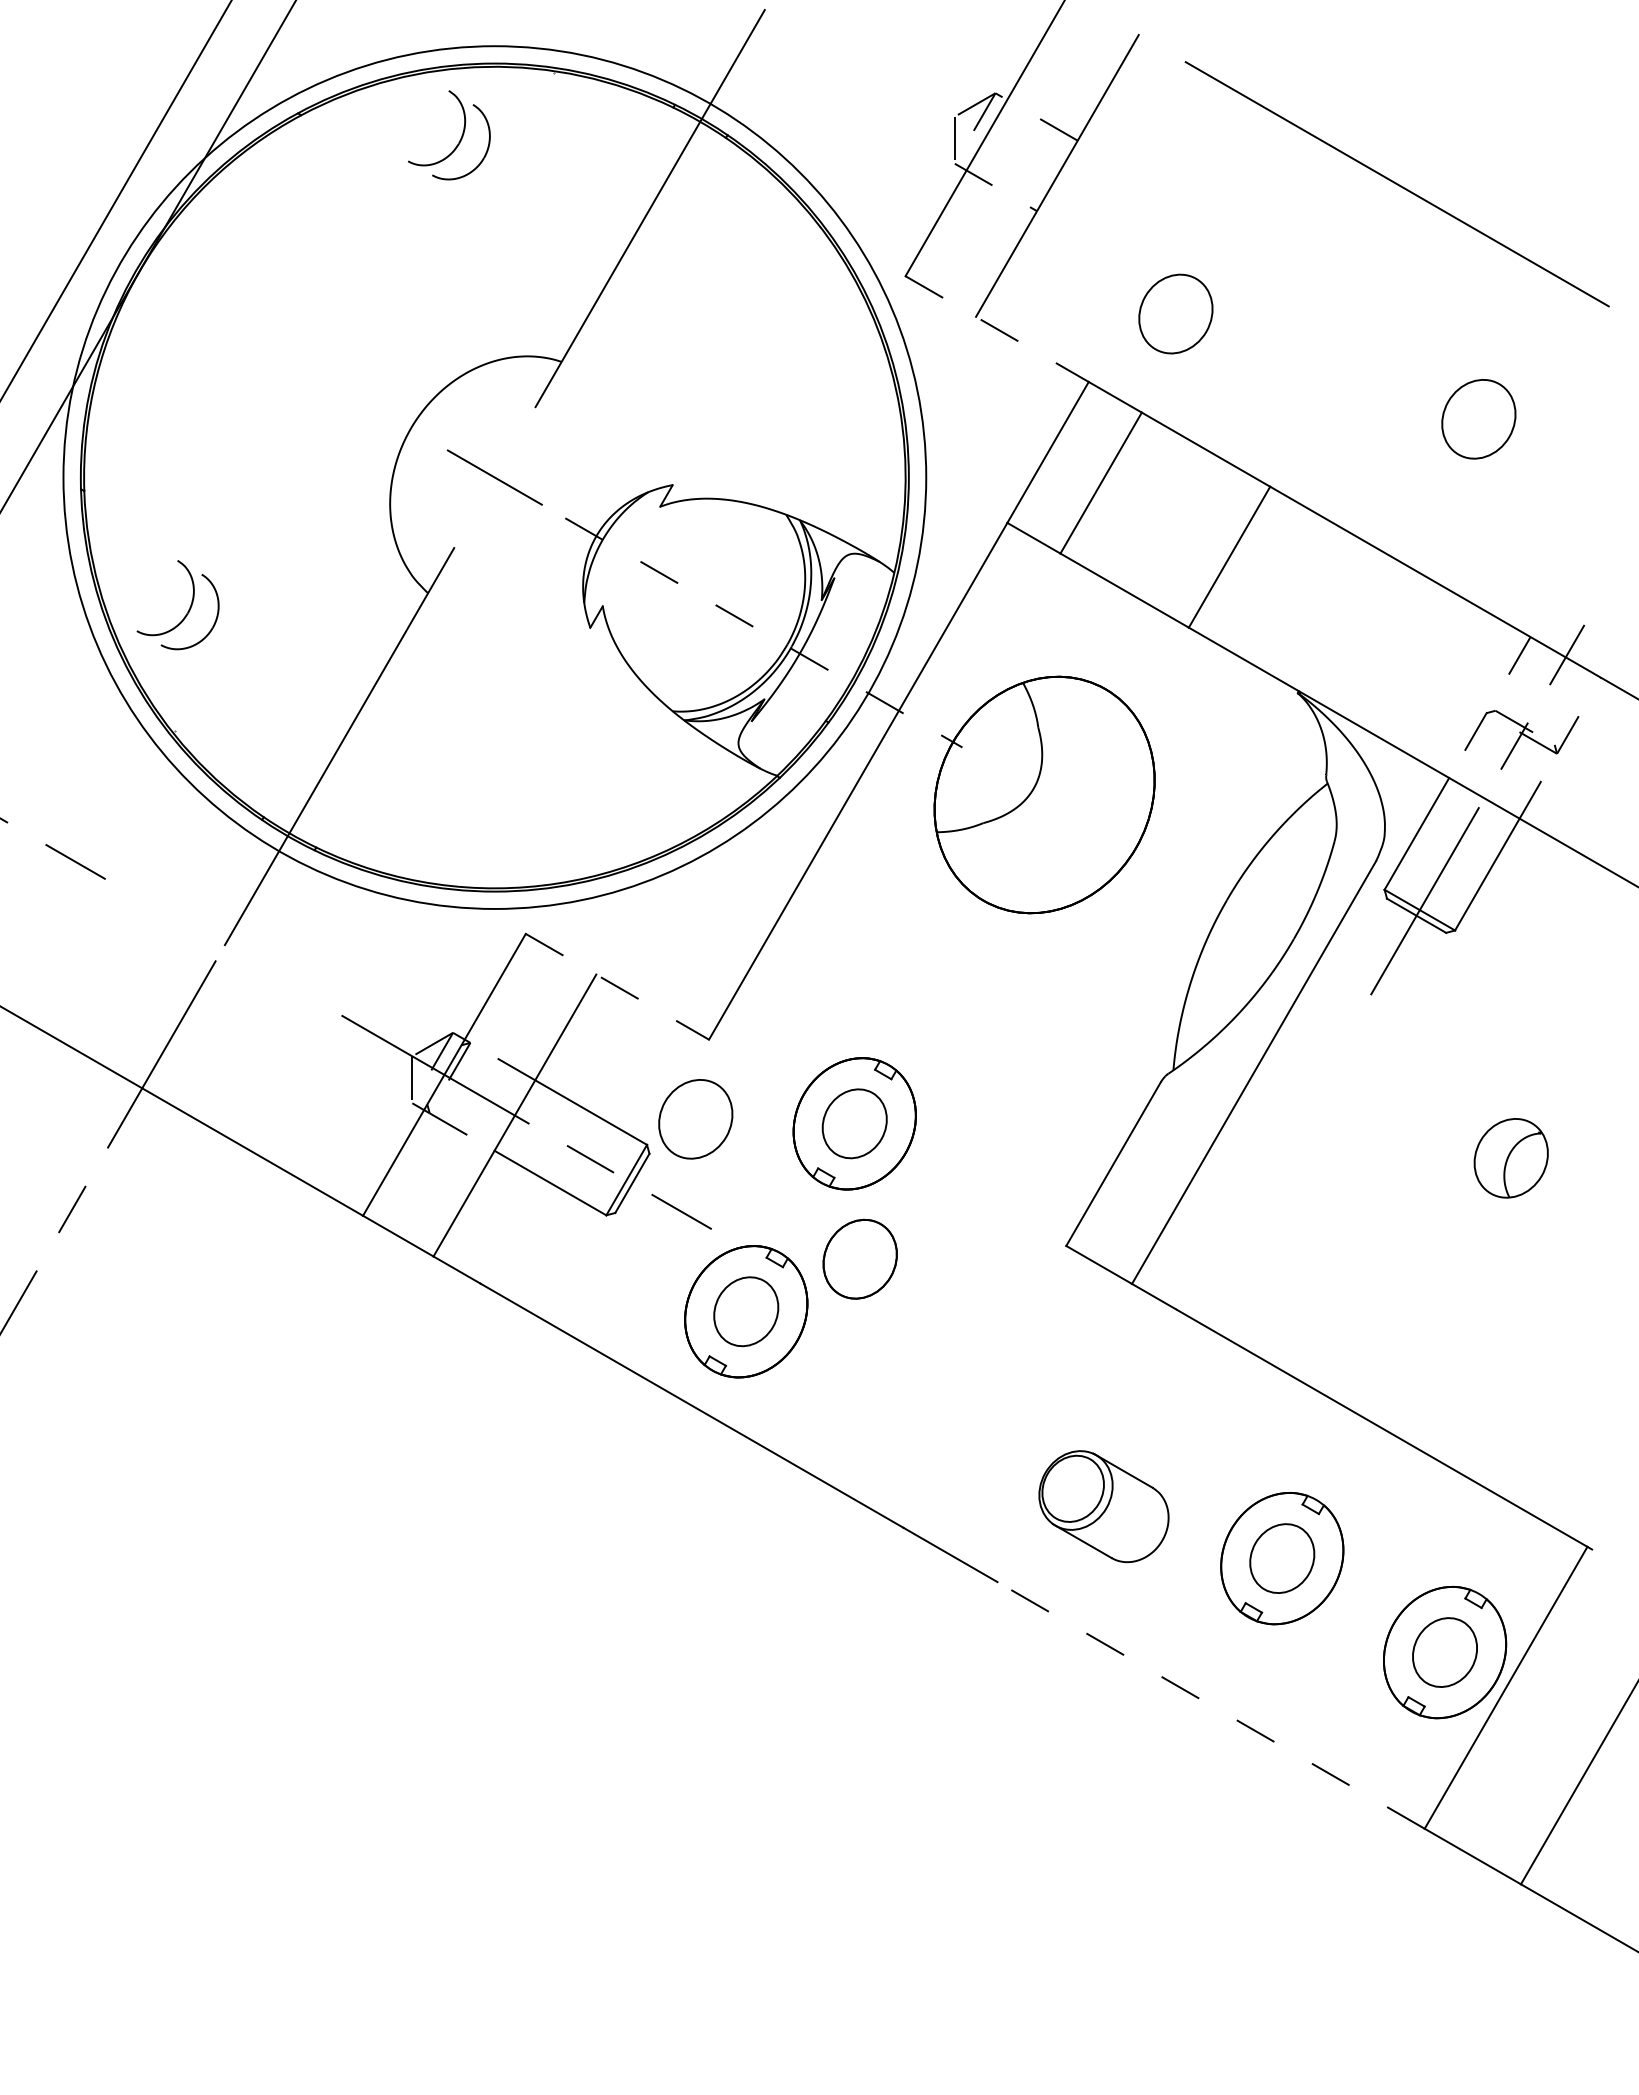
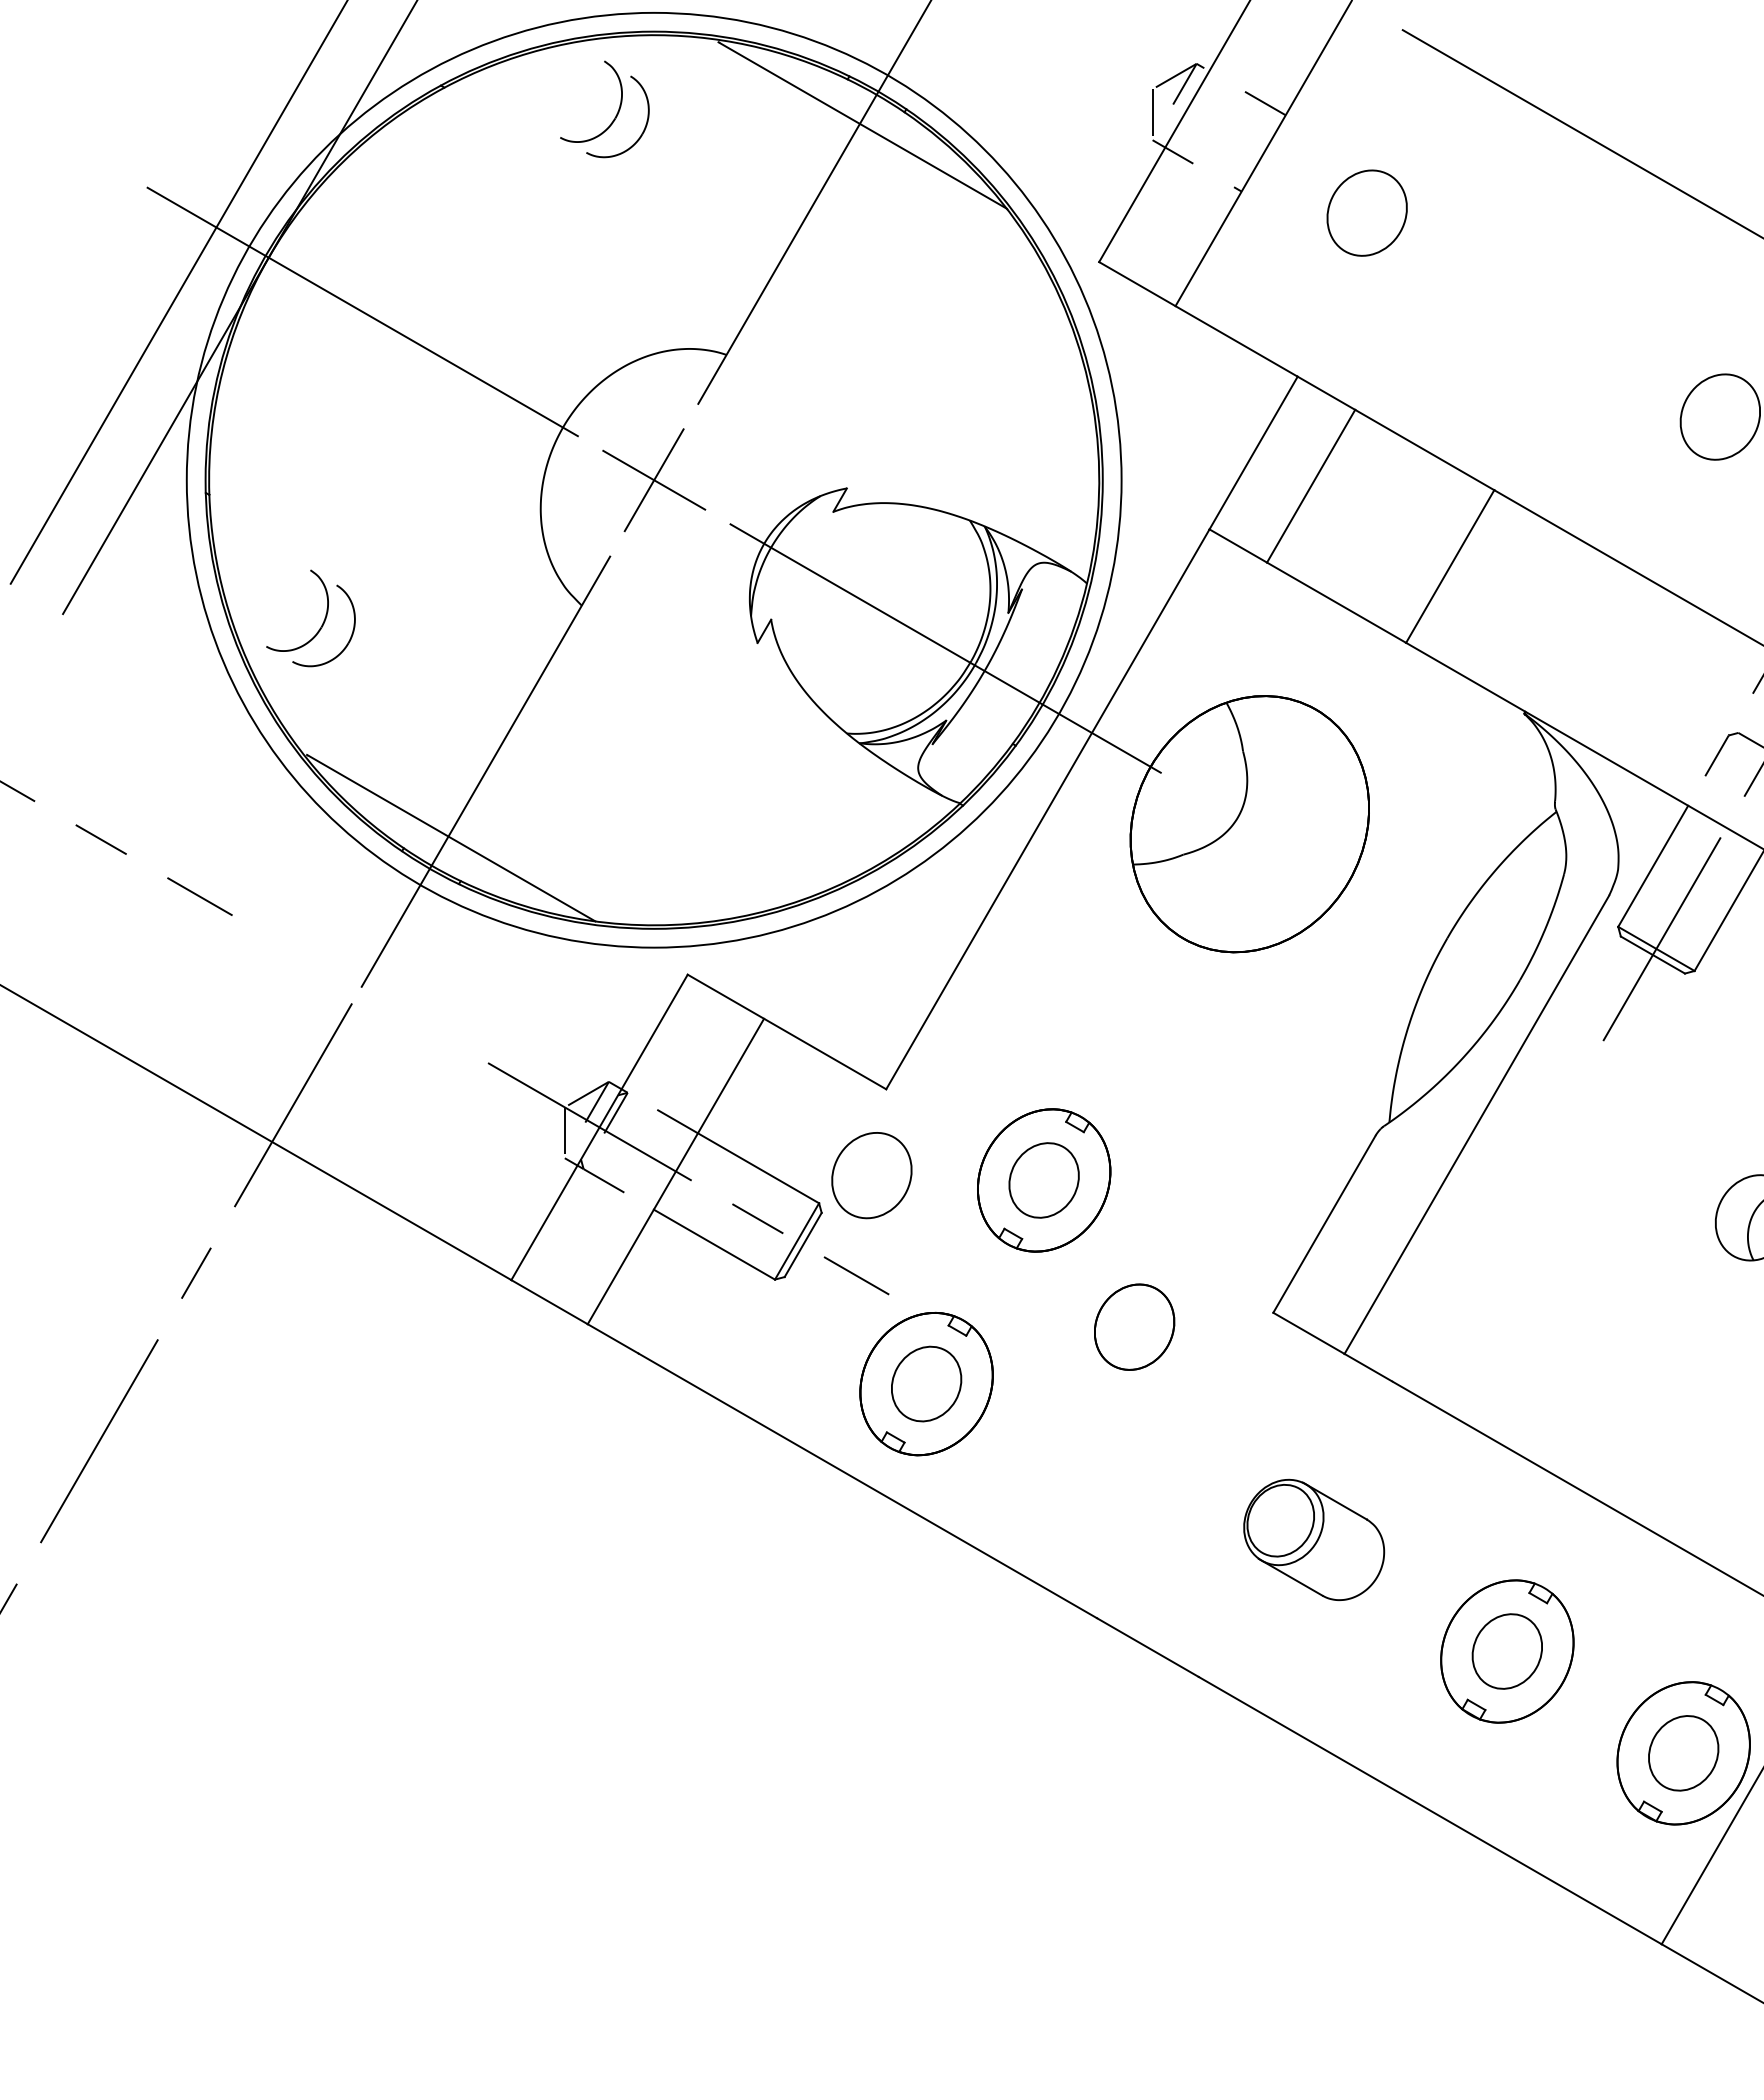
line: (687, 150) -> (862, 125), added
part: (1175, 313) -> (1366, 212), moved
line: (225, 321) -> (362, 311), added
line: (997, 329) -> (1198, 319), dashed -> solid
line: (494, 477) -> (653, 480), added
line: (764, 633) -> (946, 649), dashed -> solid
line: (307, 807) -> (451, 837), added
line: (617, 986) -> (787, 1031), dashed -> solid
part: (859, 1258) -> (1133, 1326), moved
part: (1103, 1506) -> (1313, 1539), moved
line: (1211, 1705) -> (1430, 1810), dashed -> solid

